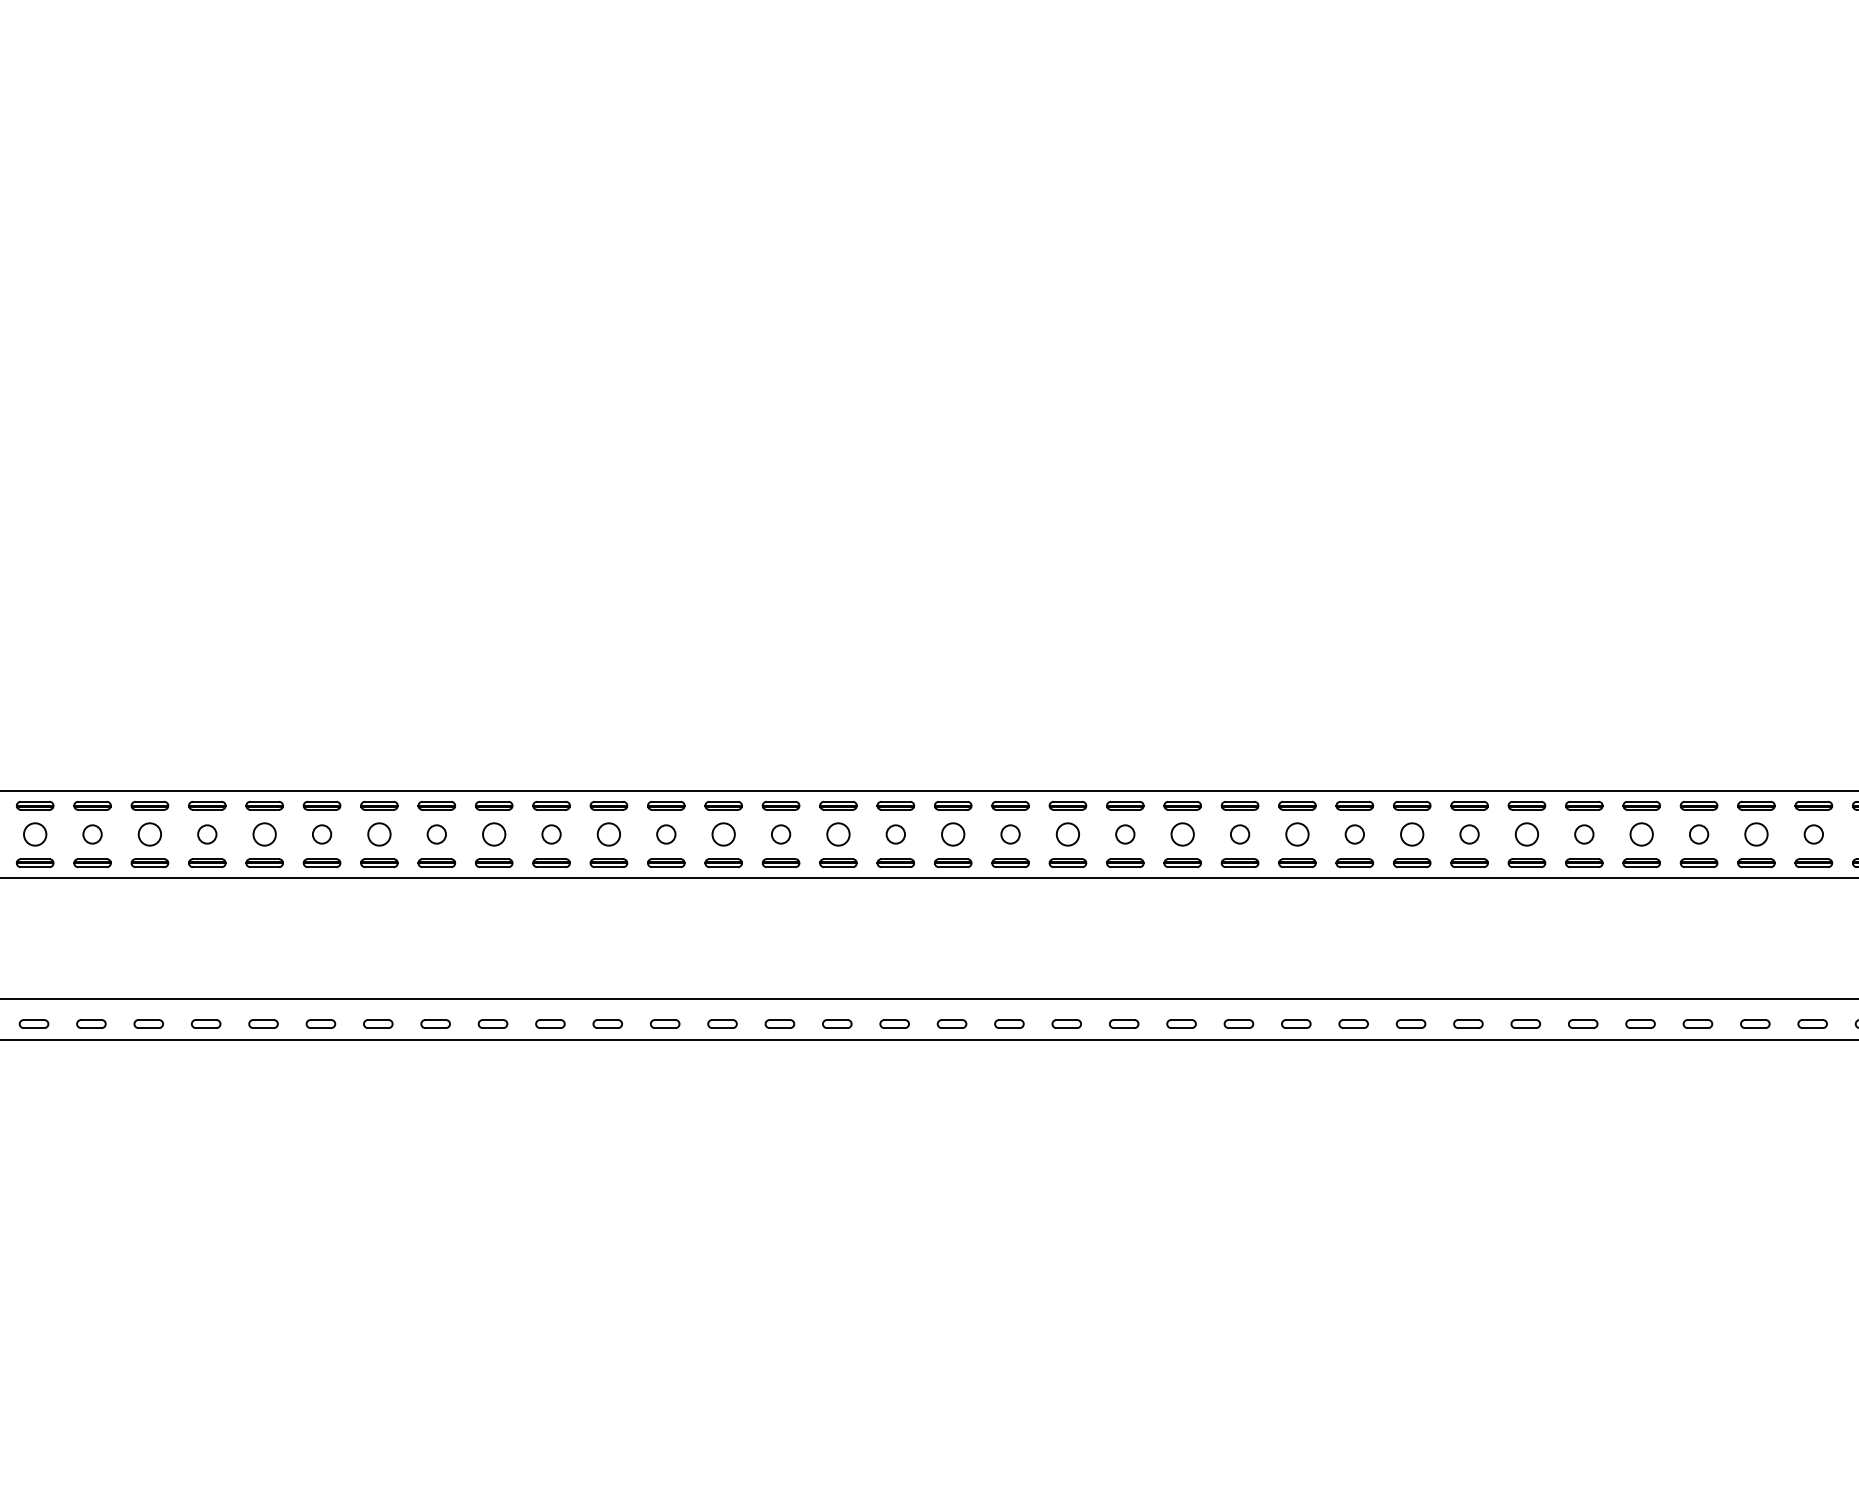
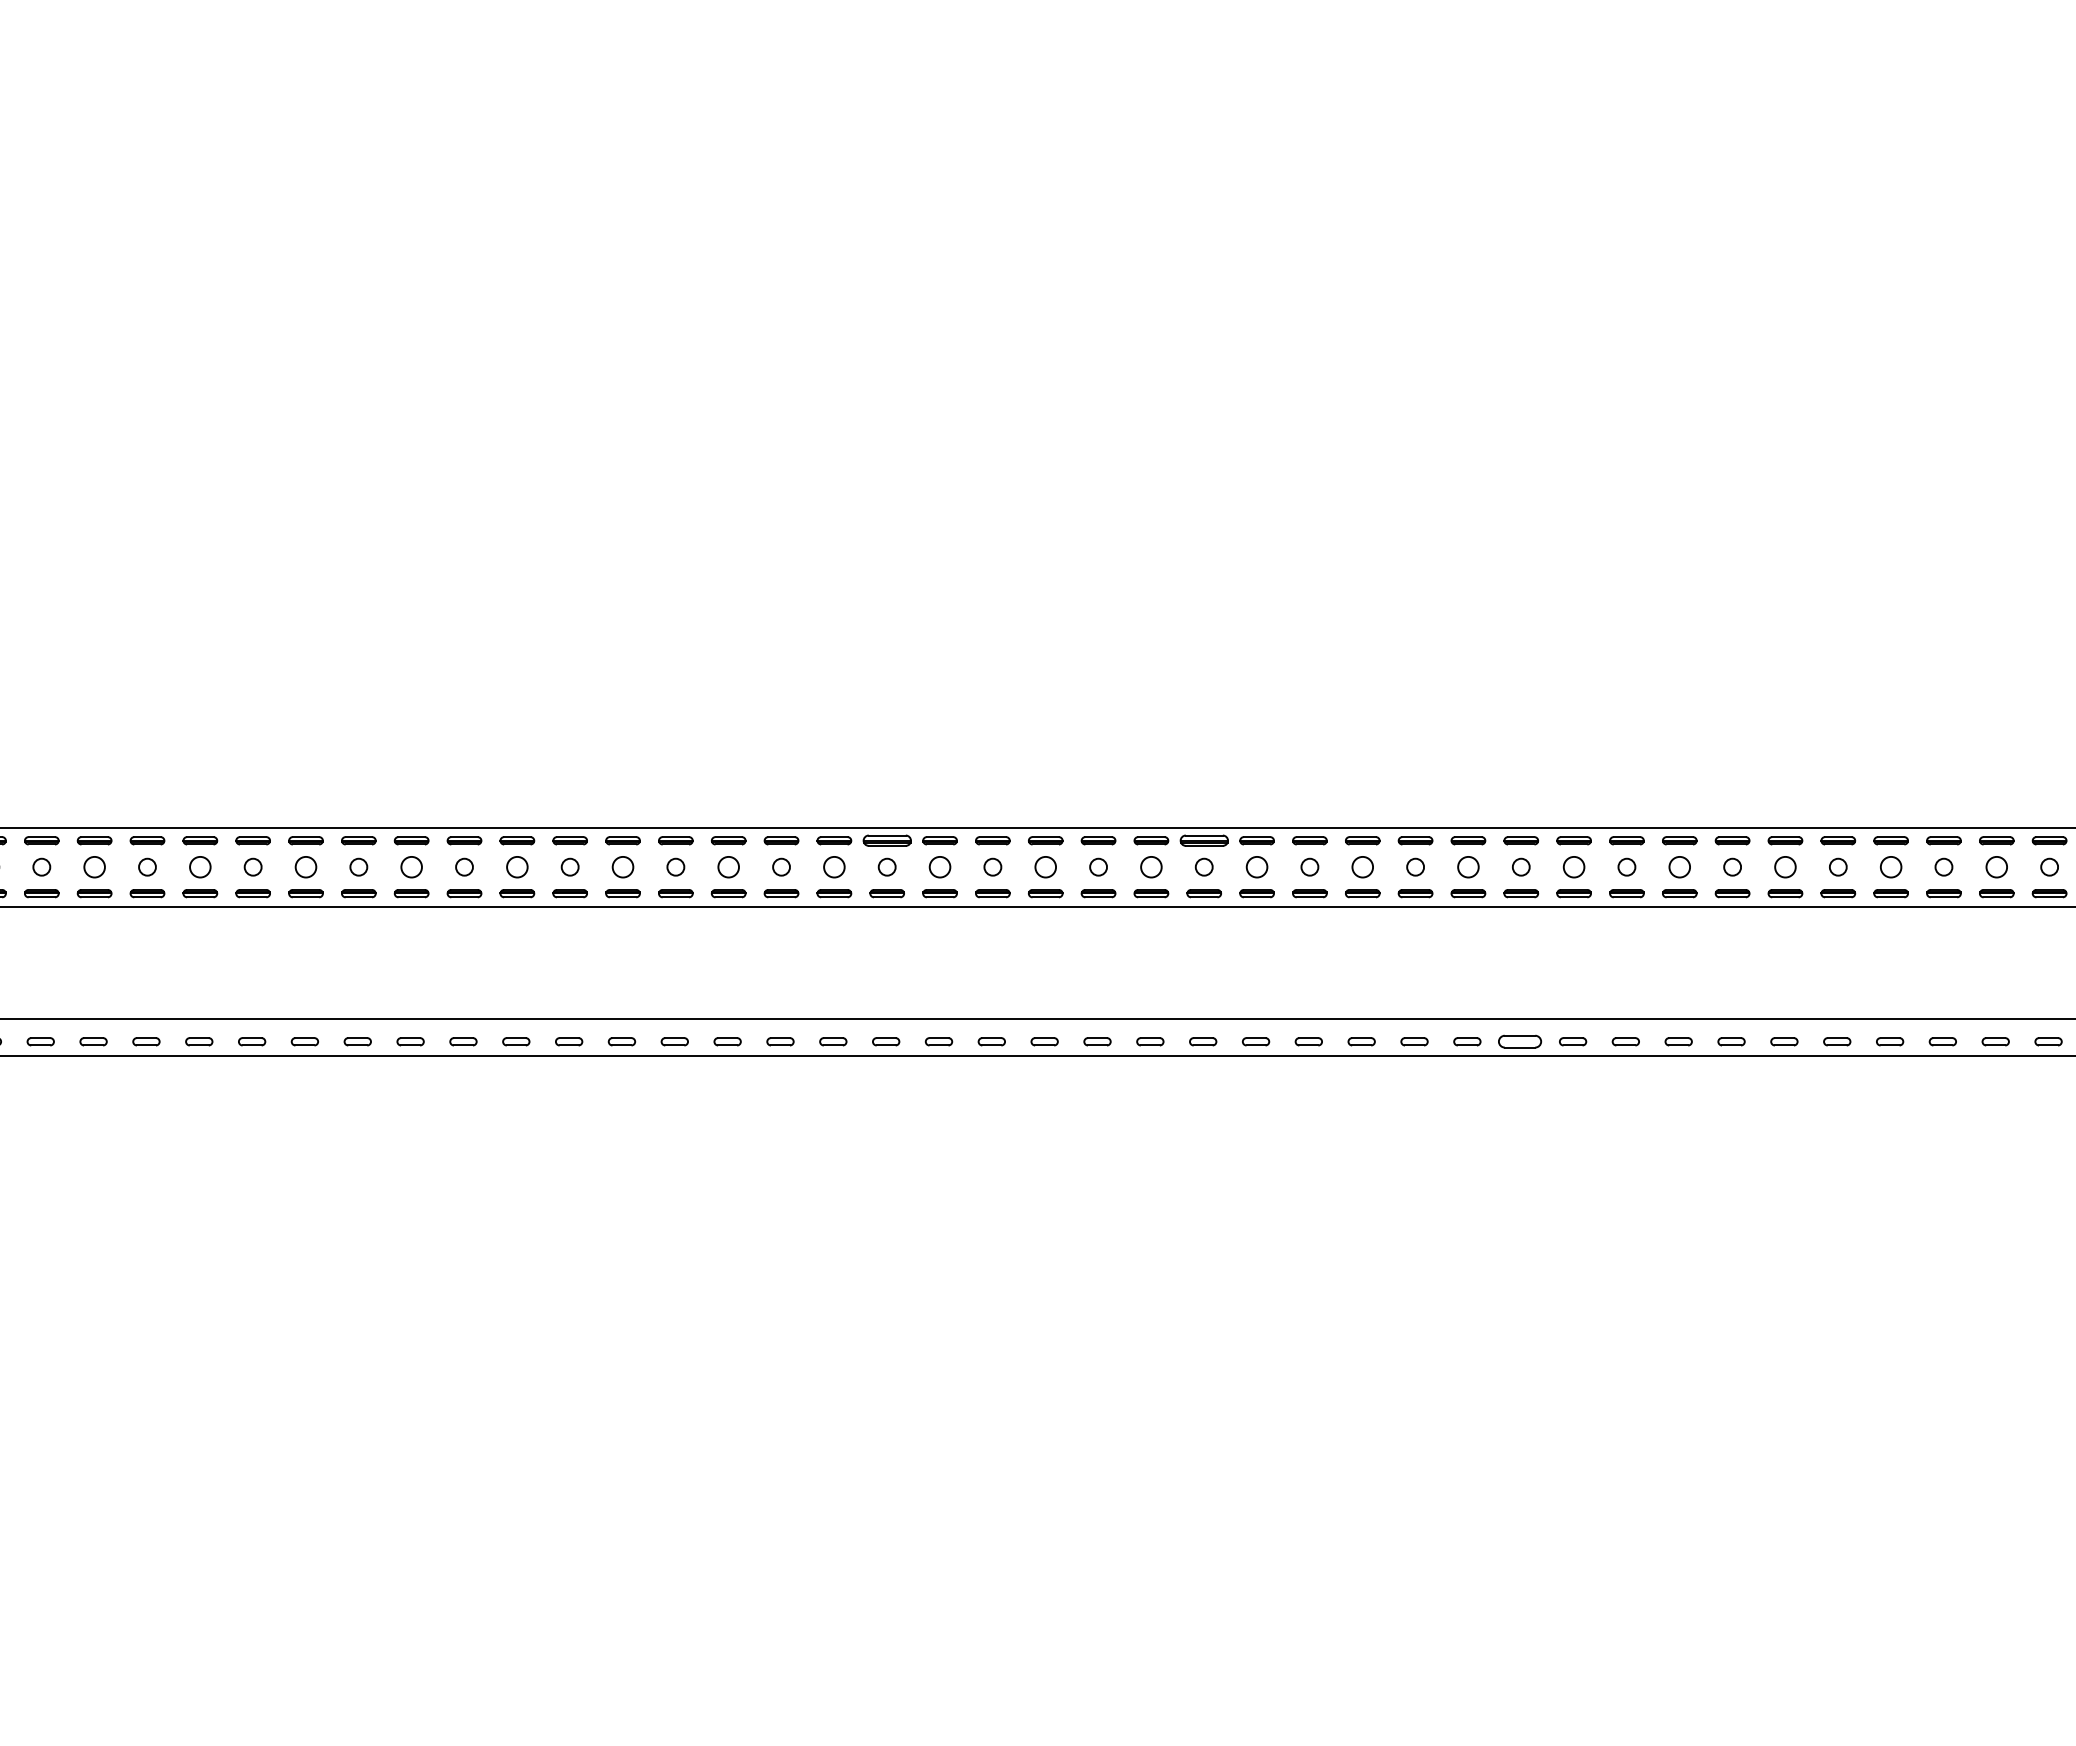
part: (895, 805) -> (886, 840), size x1.4
part: (1239, 805) -> (1203, 840), size x1.4
part: (1583, 1023) -> (1520, 1041), size x1.6

